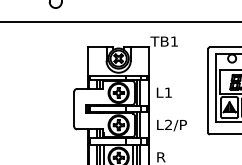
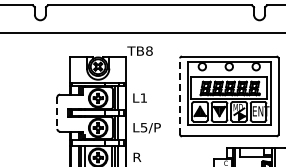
text: (174, 40) -> (149, 50), TB1 -> TB8
line: (208, 89) -> (180, 95), solid -> dashed
line: (74, 109) -> (57, 113), solid -> dashed
text: (168, 124) -> (143, 127), L2/P -> L5/P

